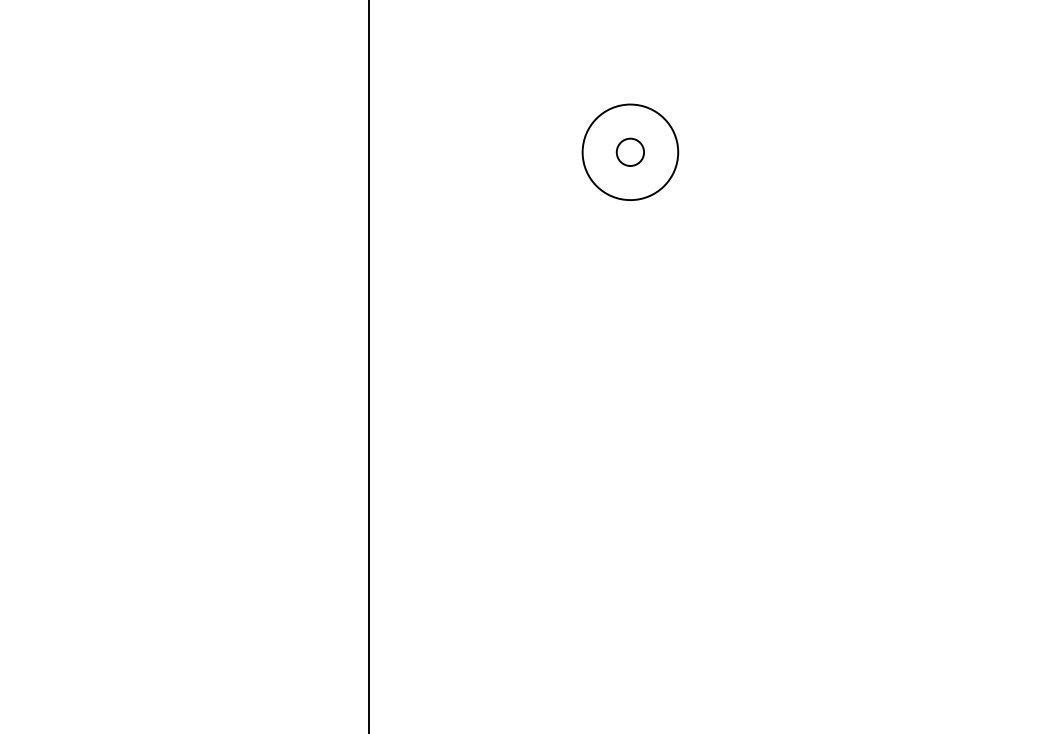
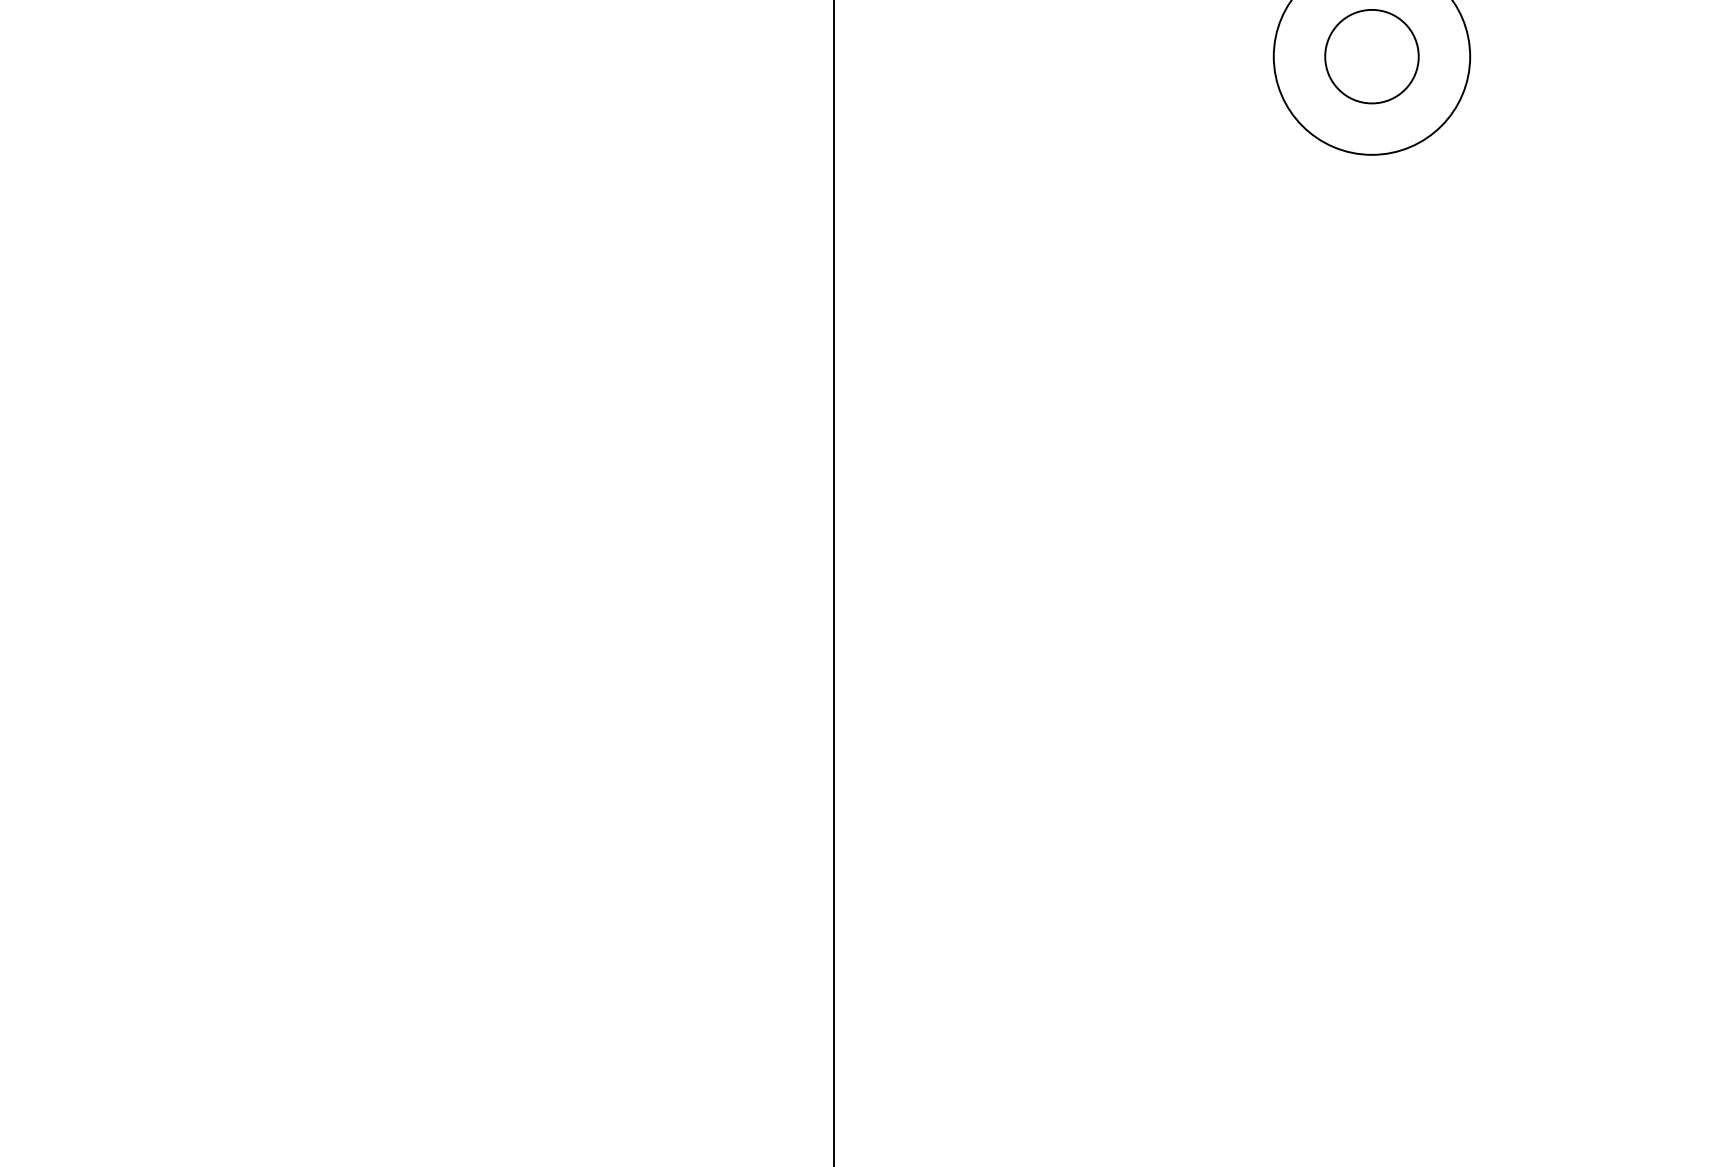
circle: (630, 152) -> (1372, 56), size x1.67

